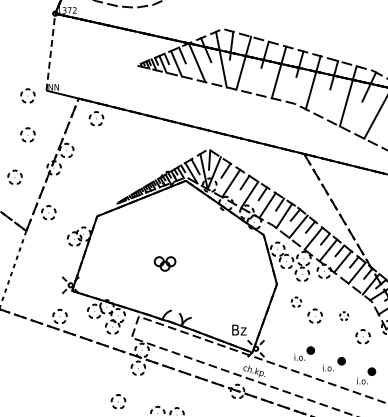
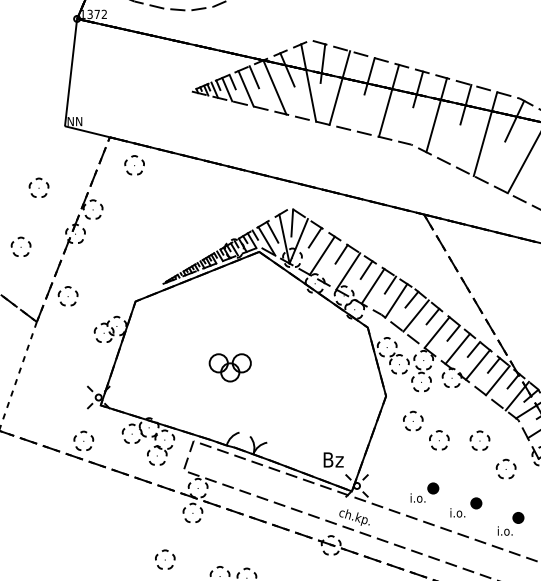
line: (50, 52) -> (70, 73), dashed -> solid
part: (27, 95) -> (38, 133), removed
part: (164, 263) -> (229, 367), size x1.43
part: (296, 301) -> (413, 420), size x1.43
part: (343, 315) -> (478, 439), size x1.67

